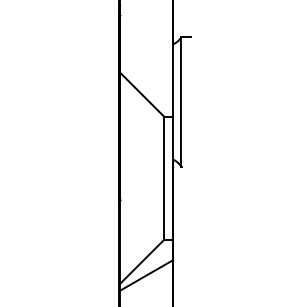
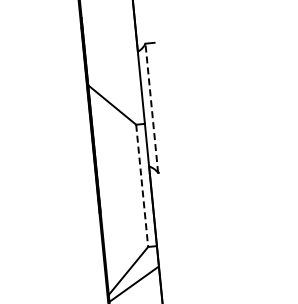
line: (181, 102) -> (151, 108), solid -> dashed
line: (164, 178) -> (142, 186), solid -> dashed

